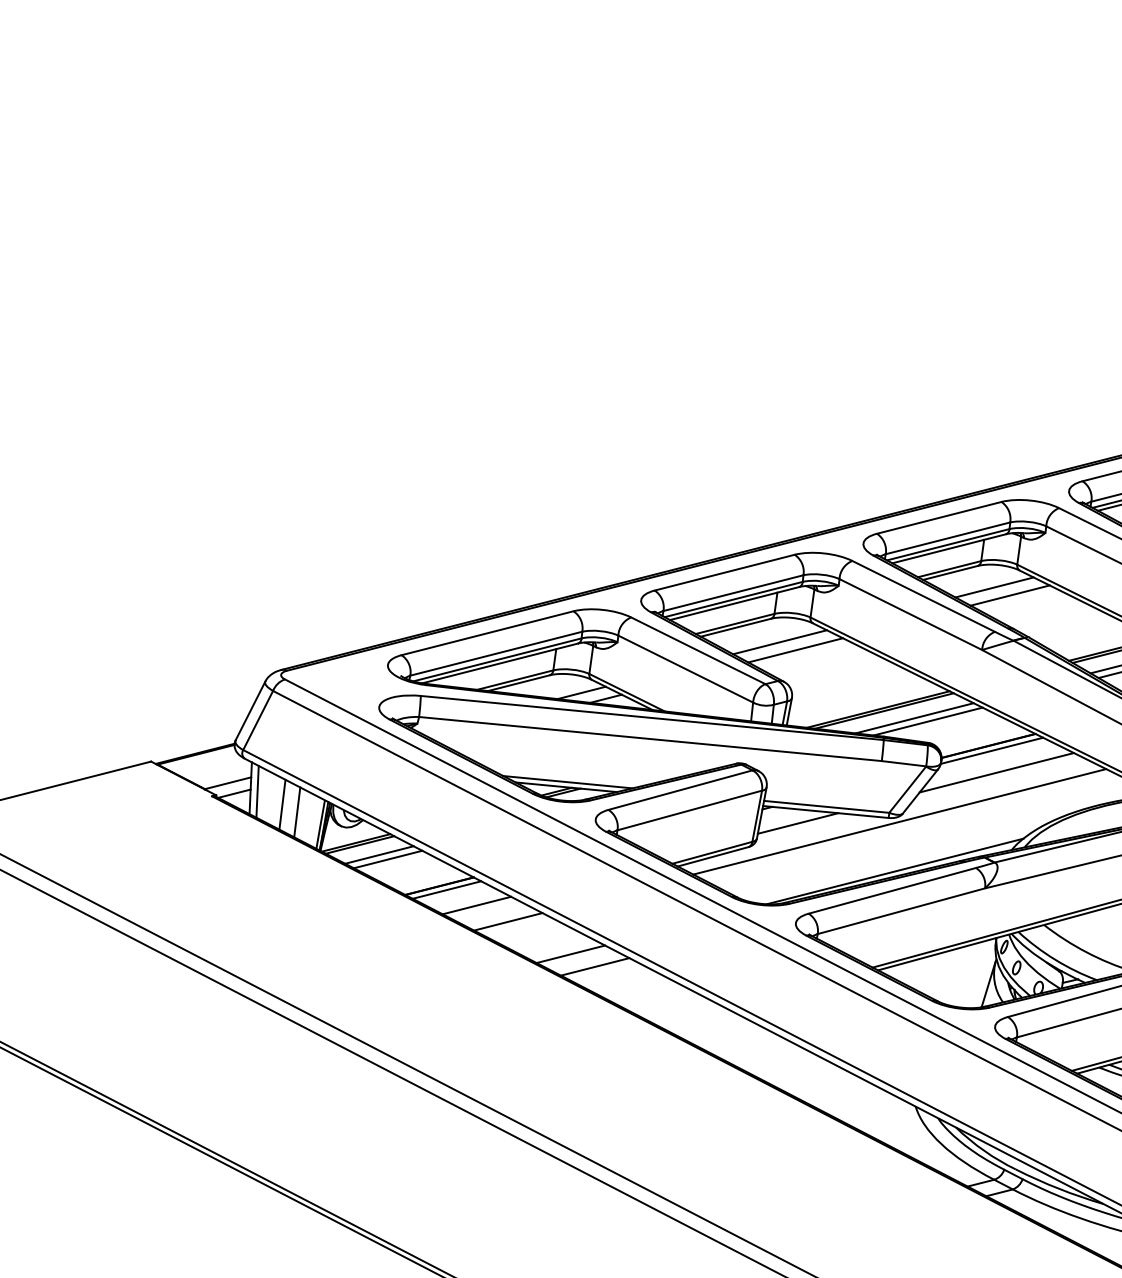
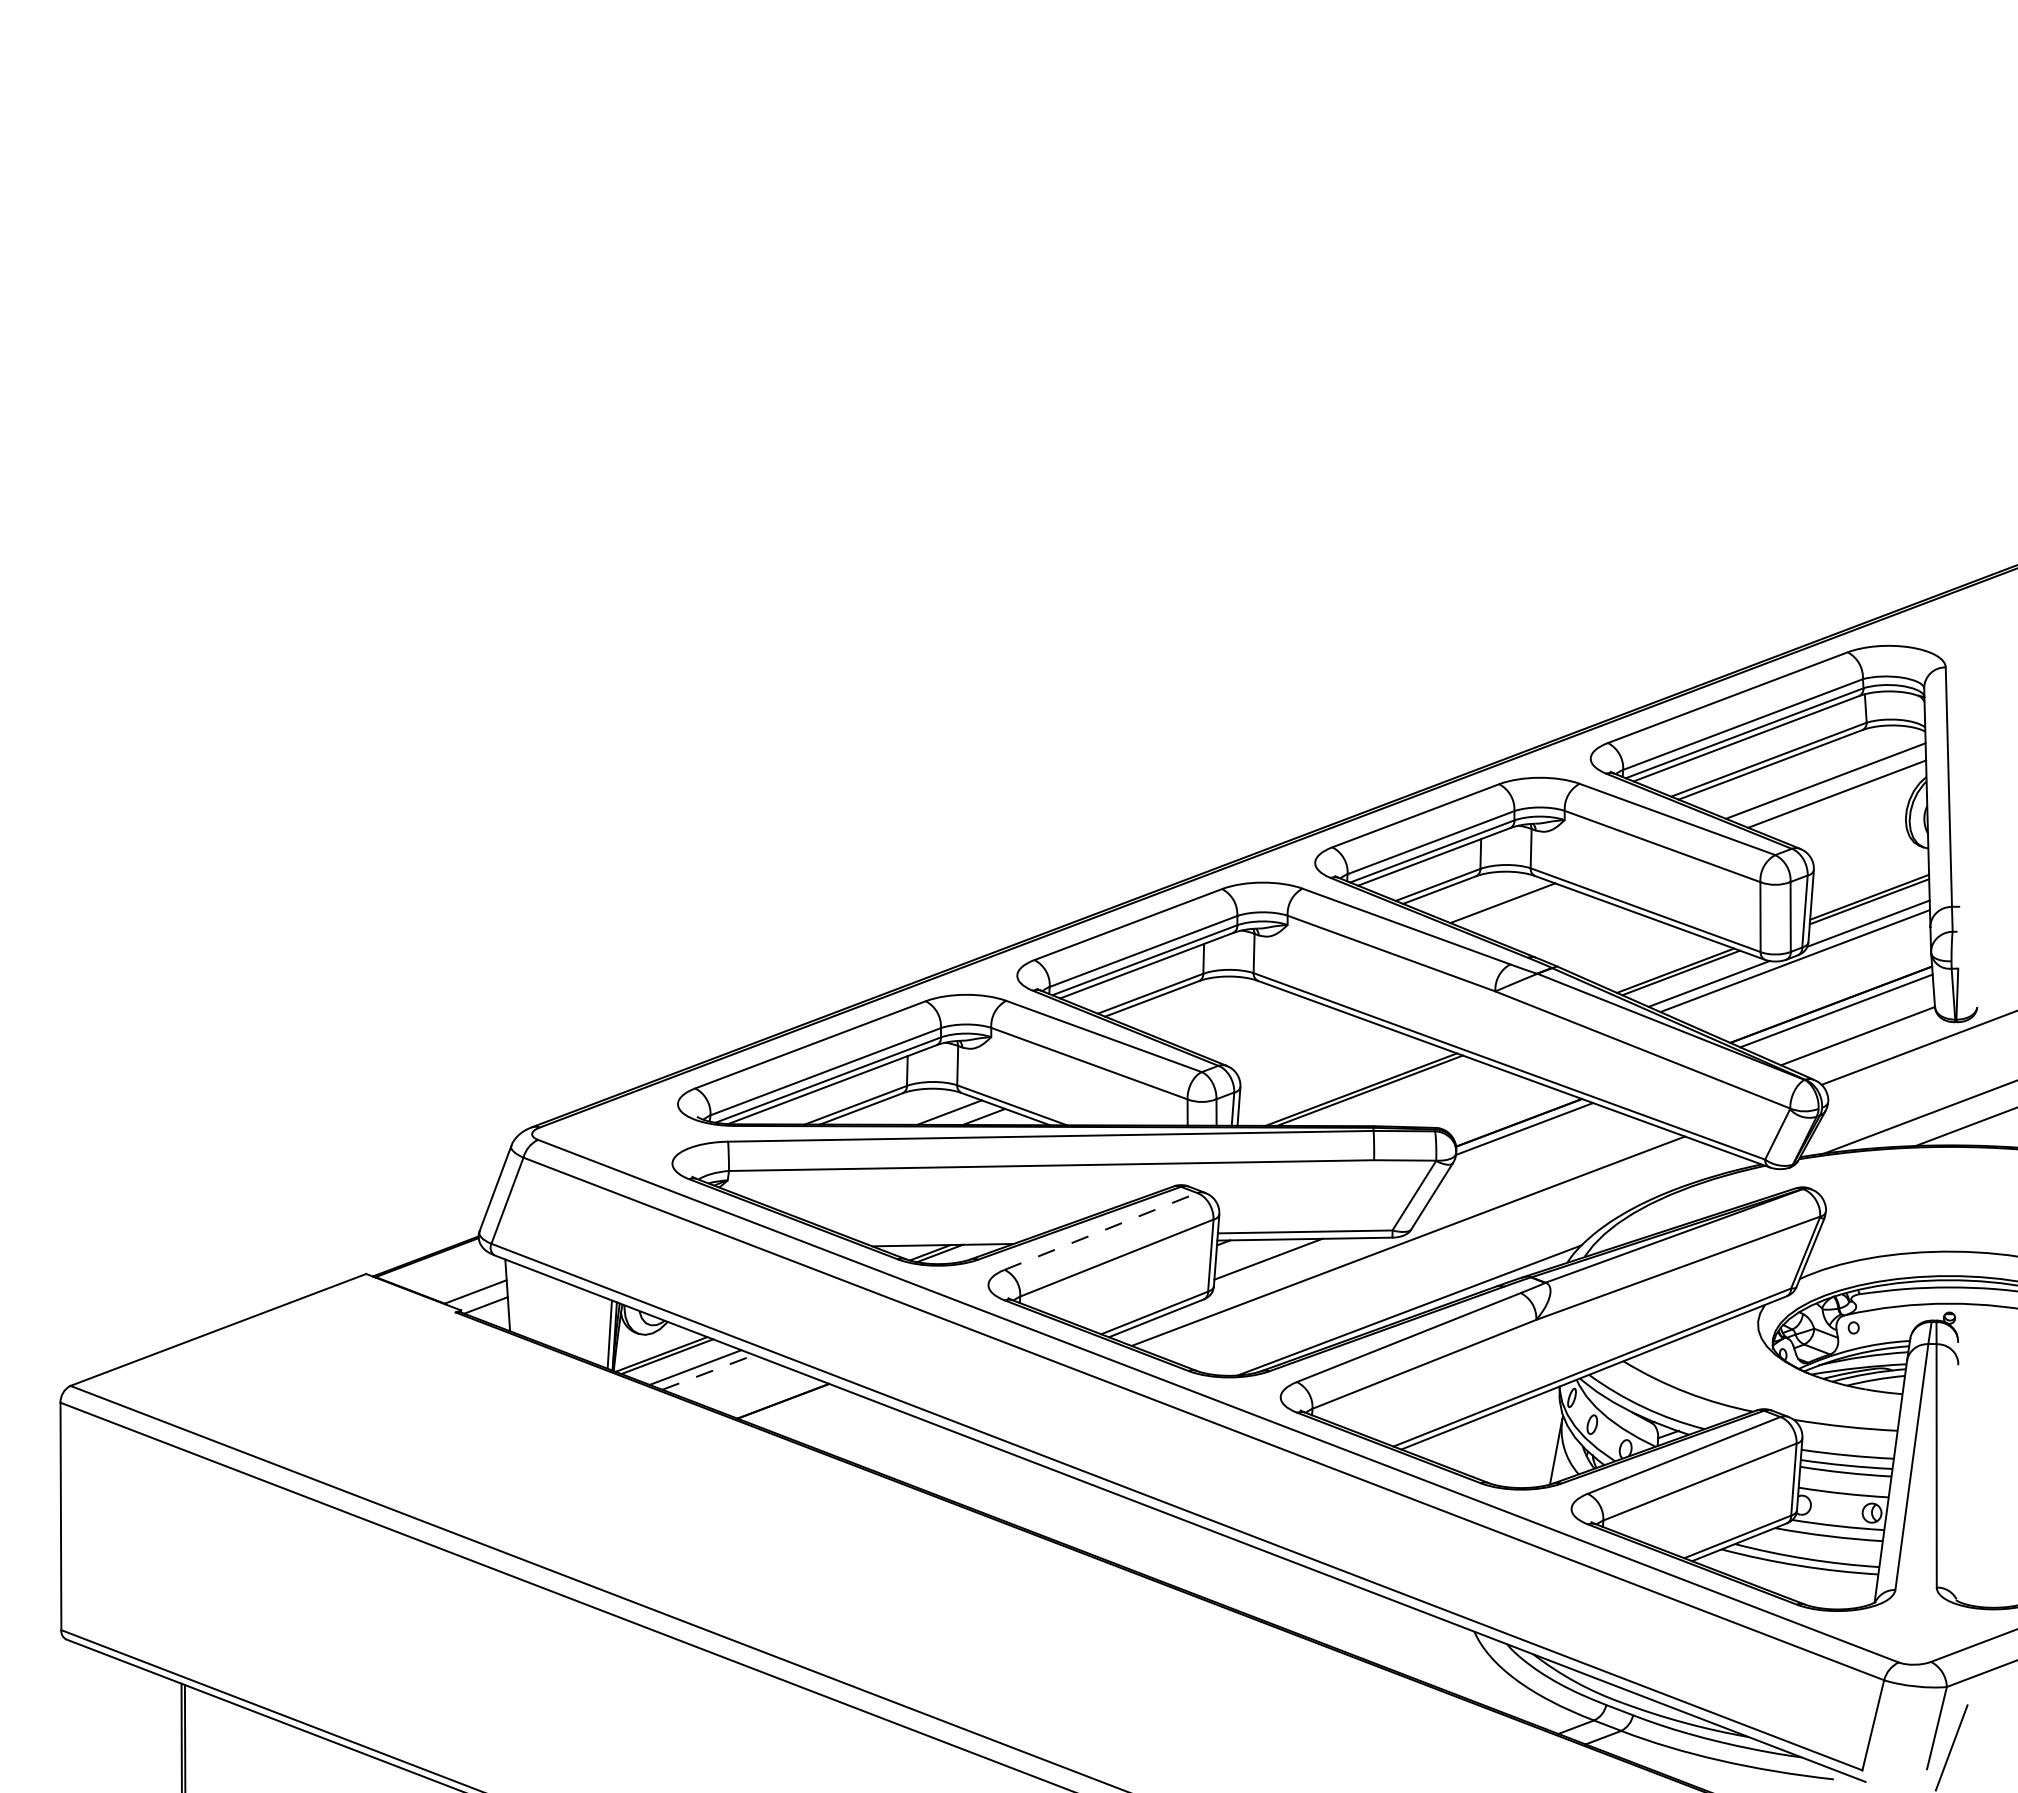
line: (1010, 595) -> (1525, 911), removed
line: (780, 641) -> (1215, 1011), removed
line: (795, 650) -> (1237, 1020), removed
line: (914, 718) -> (1412, 1096), removed
line: (927, 721) -> (1431, 1098), removed
line: (996, 772) -> (1534, 1158), removed
line: (568, 781) -> (944, 1237), removed
line: (680, 790) -> (1100, 1231), solid -> dashed
line: (257, 792) -> (517, 1299), removed
line: (282, 804) -> (553, 1313), removed
line: (297, 812) -> (575, 1321), removed
line: (388, 859) -> (708, 1372), solid -> dashed
line: (447, 890) -> (794, 1405), removed
line: (476, 905) -> (837, 1421), removed
line: (508, 921) -> (883, 1439), removed
line: (570, 953) -> (974, 1474), removed
line: (595, 966) -> (1010, 1488), removed

